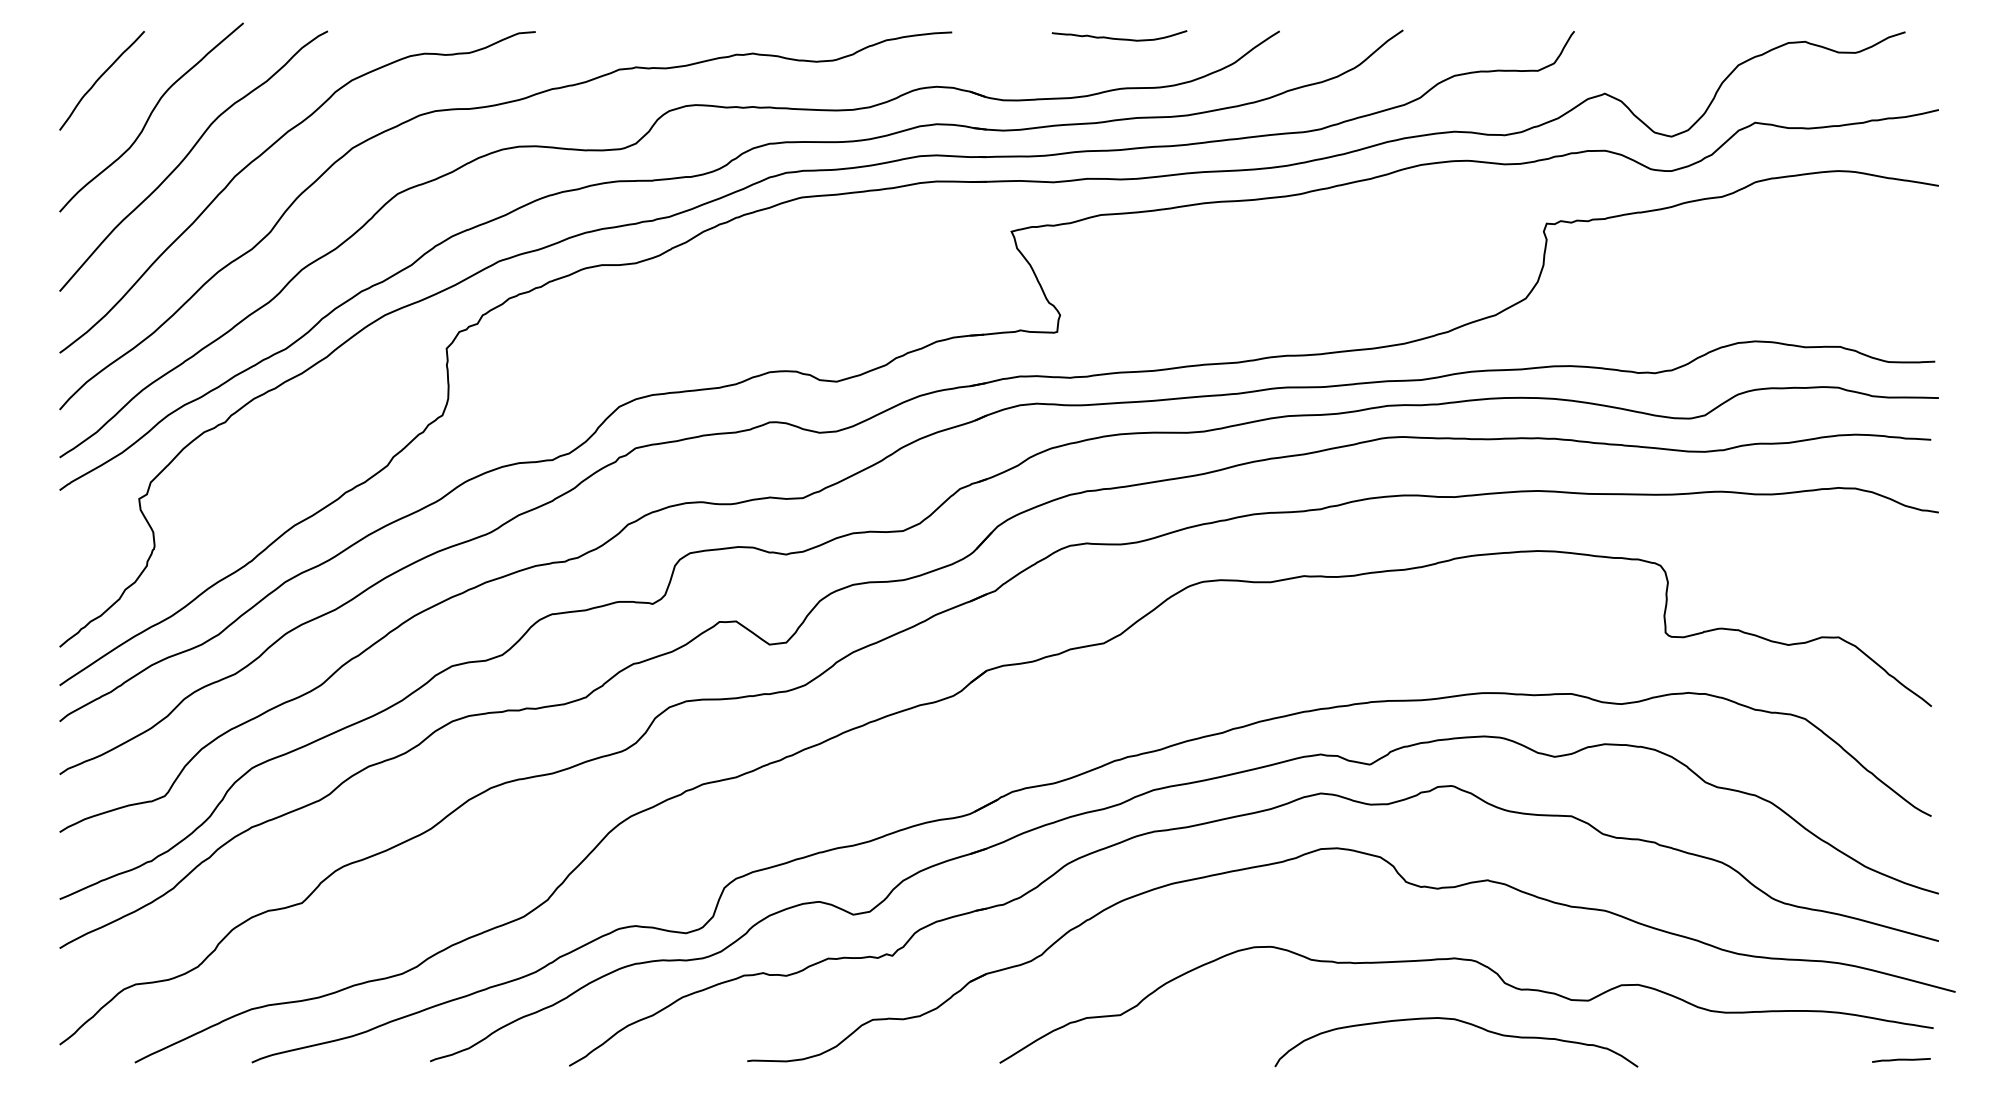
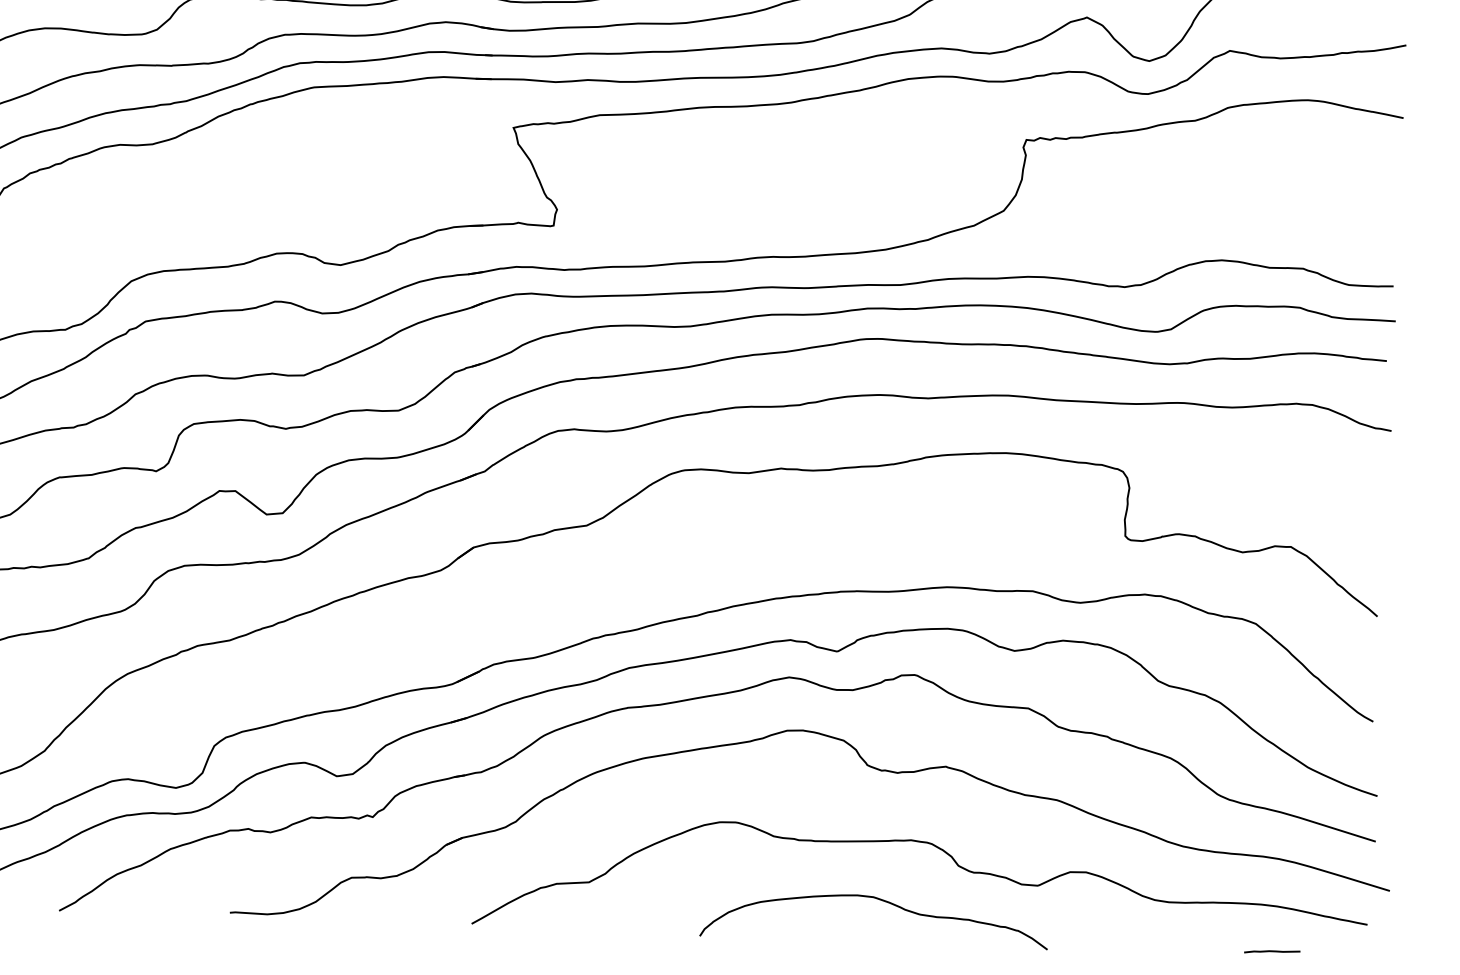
curve: (1461, 1022) -> (880, 900), moved
line: (1901, 1060) -> (1272, 952), moved

